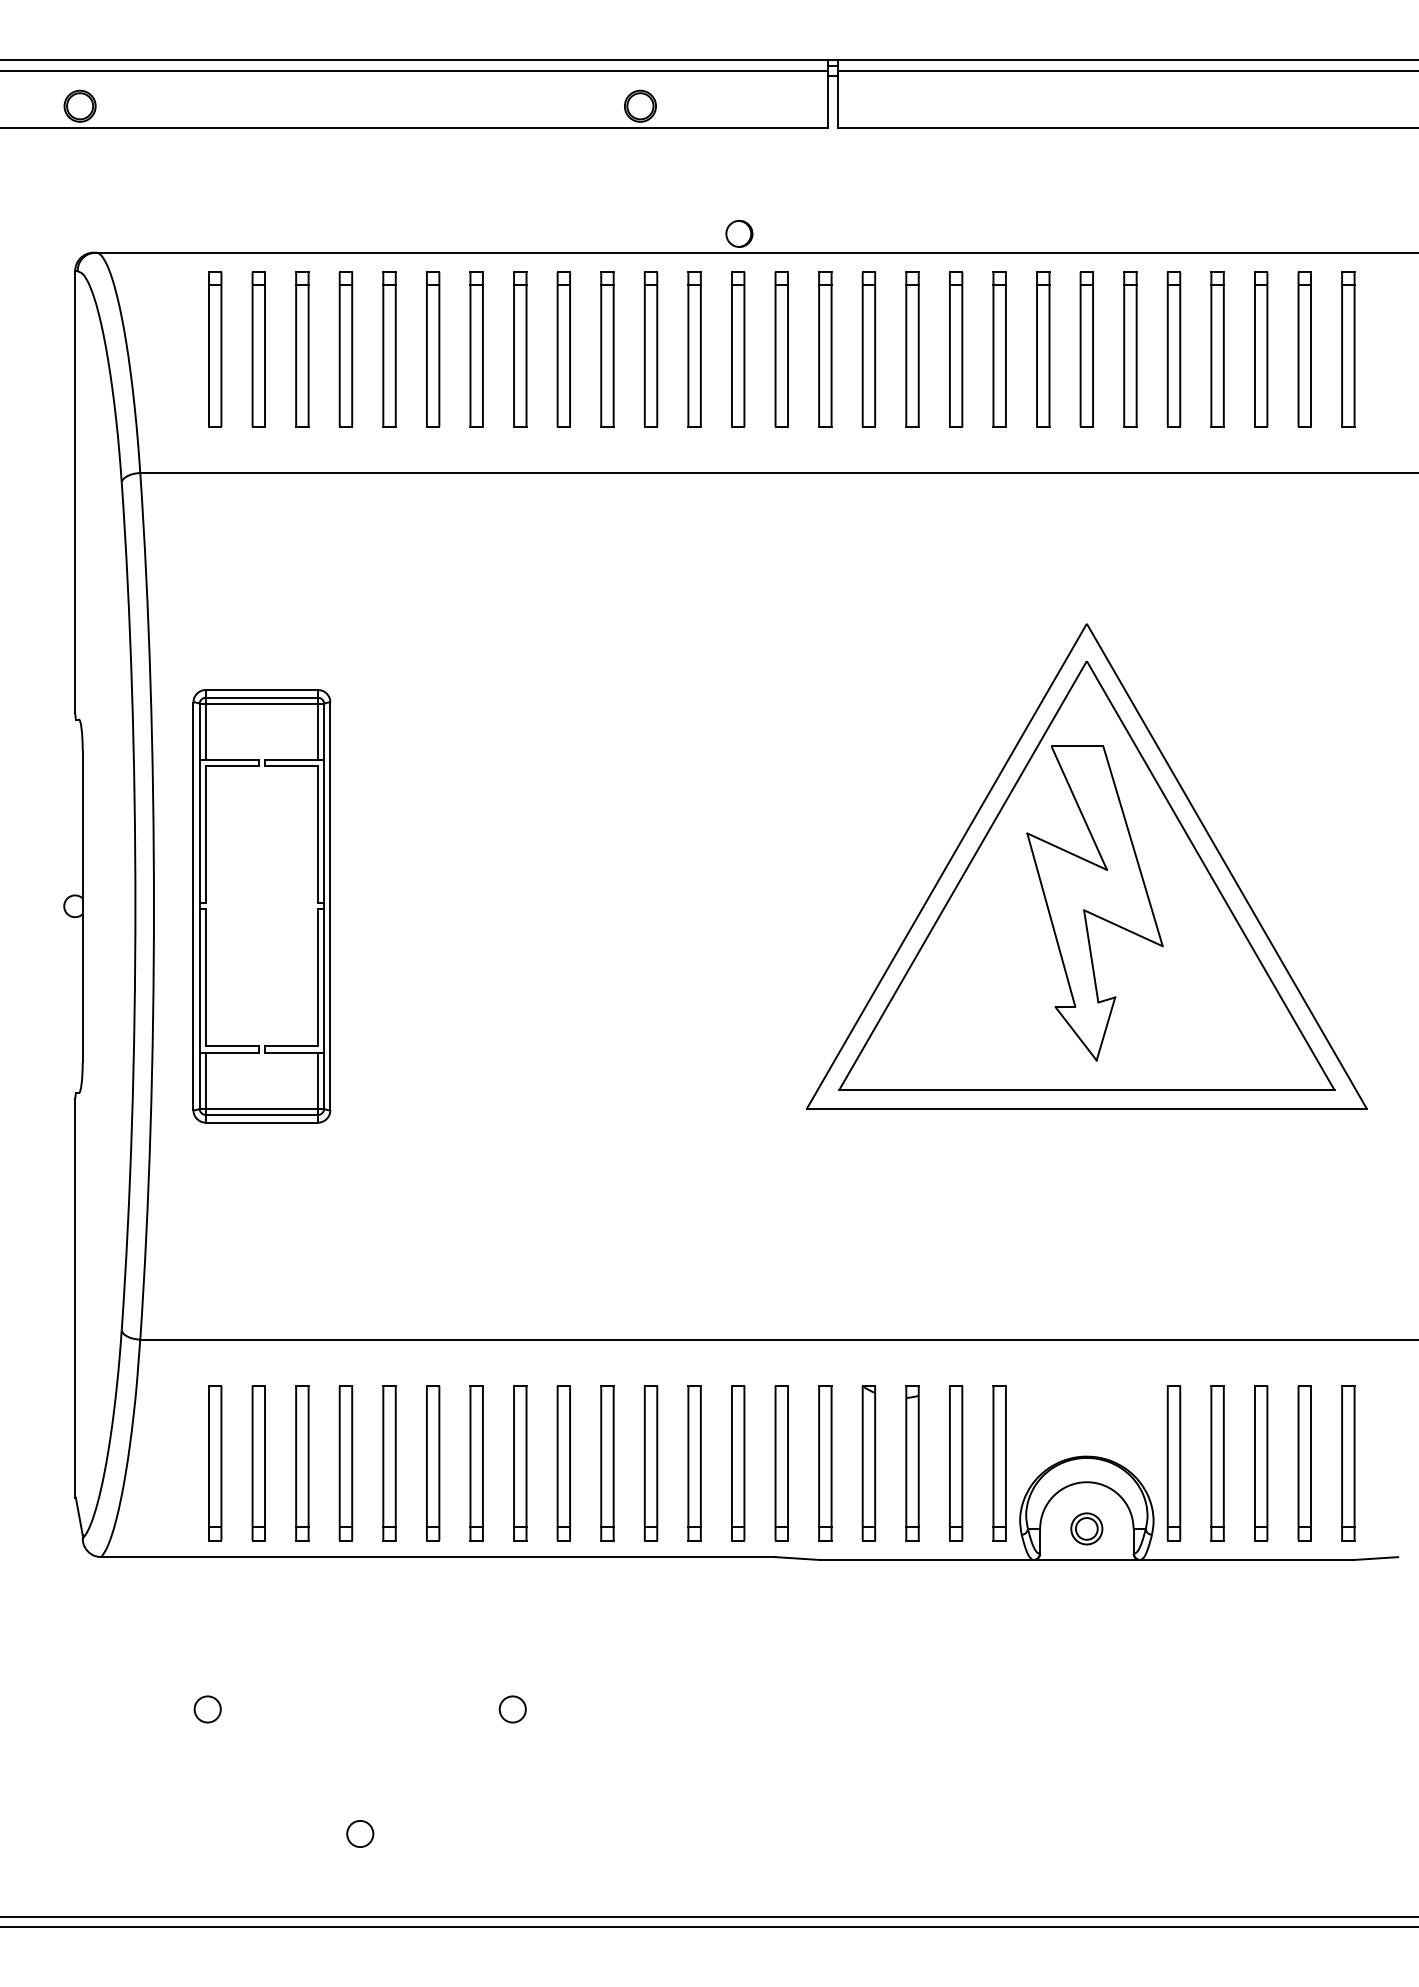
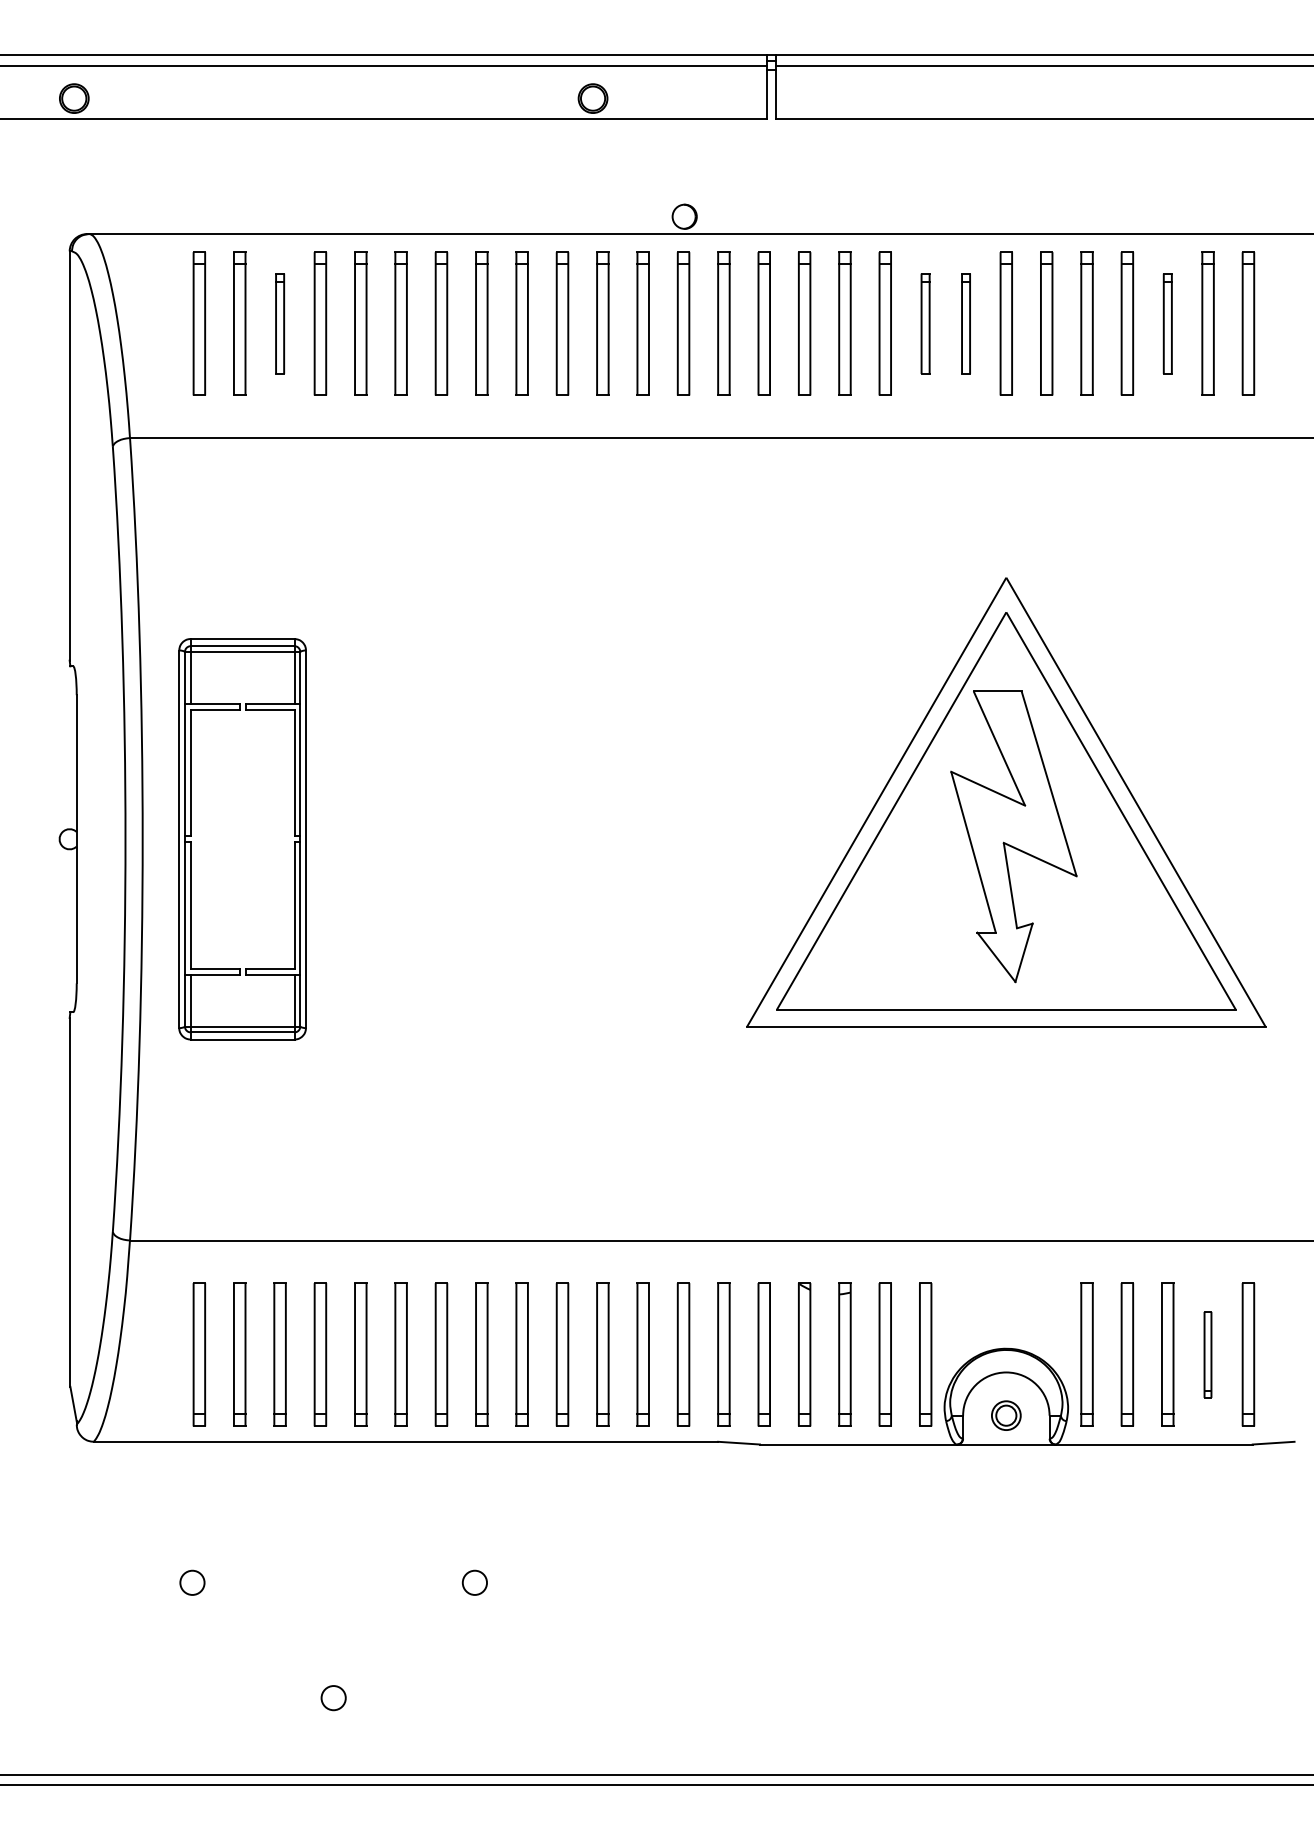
part: (302, 349) -> (280, 323), size x0.7
part: (999, 349) -> (925, 323), size x0.7
part: (1043, 349) -> (966, 323), size x0.7
part: (1261, 349) -> (1168, 323), size x0.7
part: (1304, 1463) -> (1207, 1355), size x0.6

